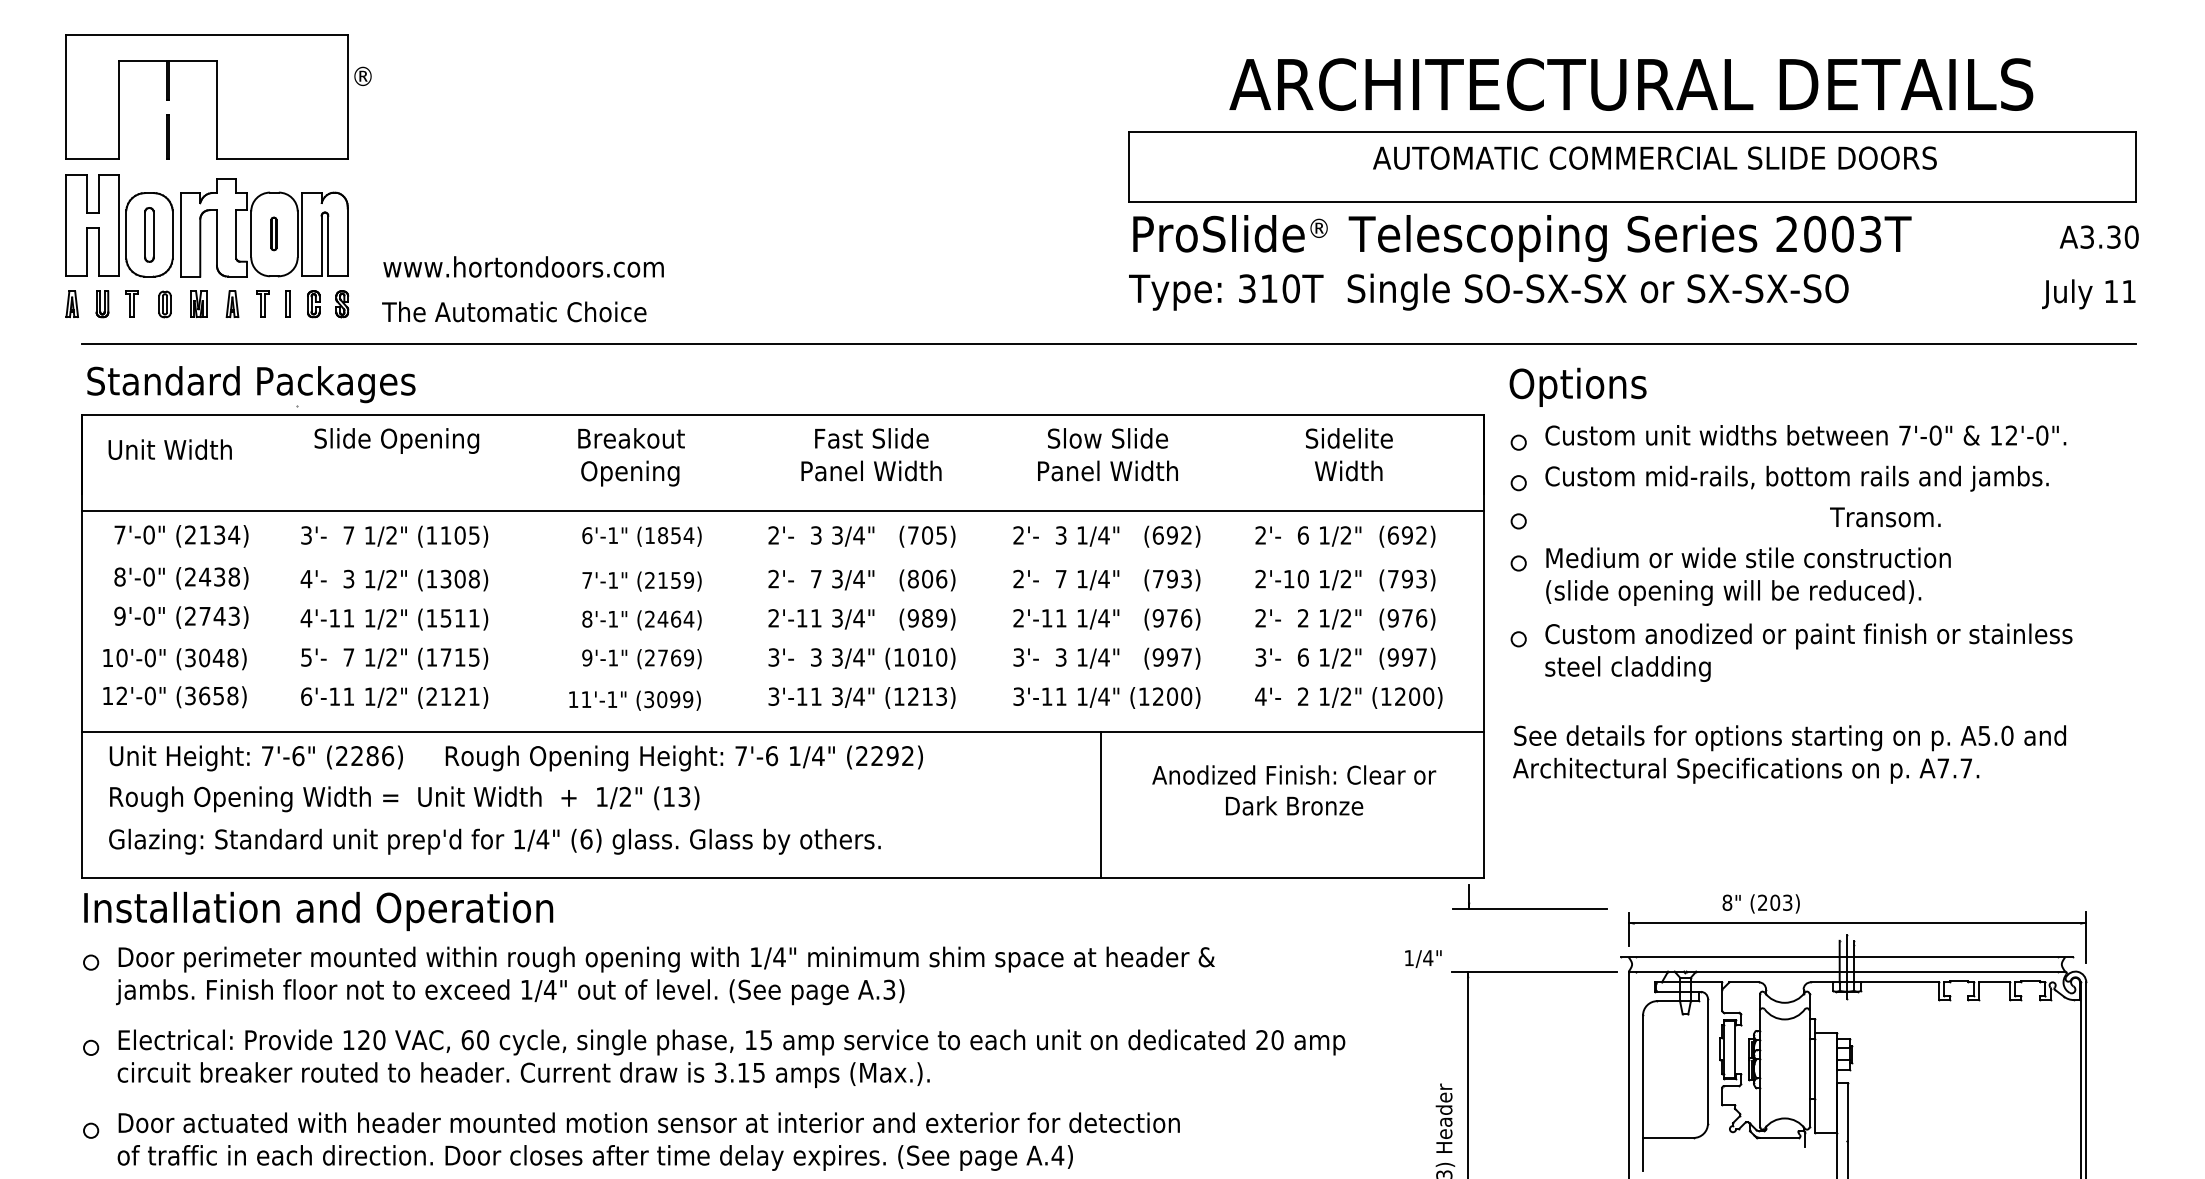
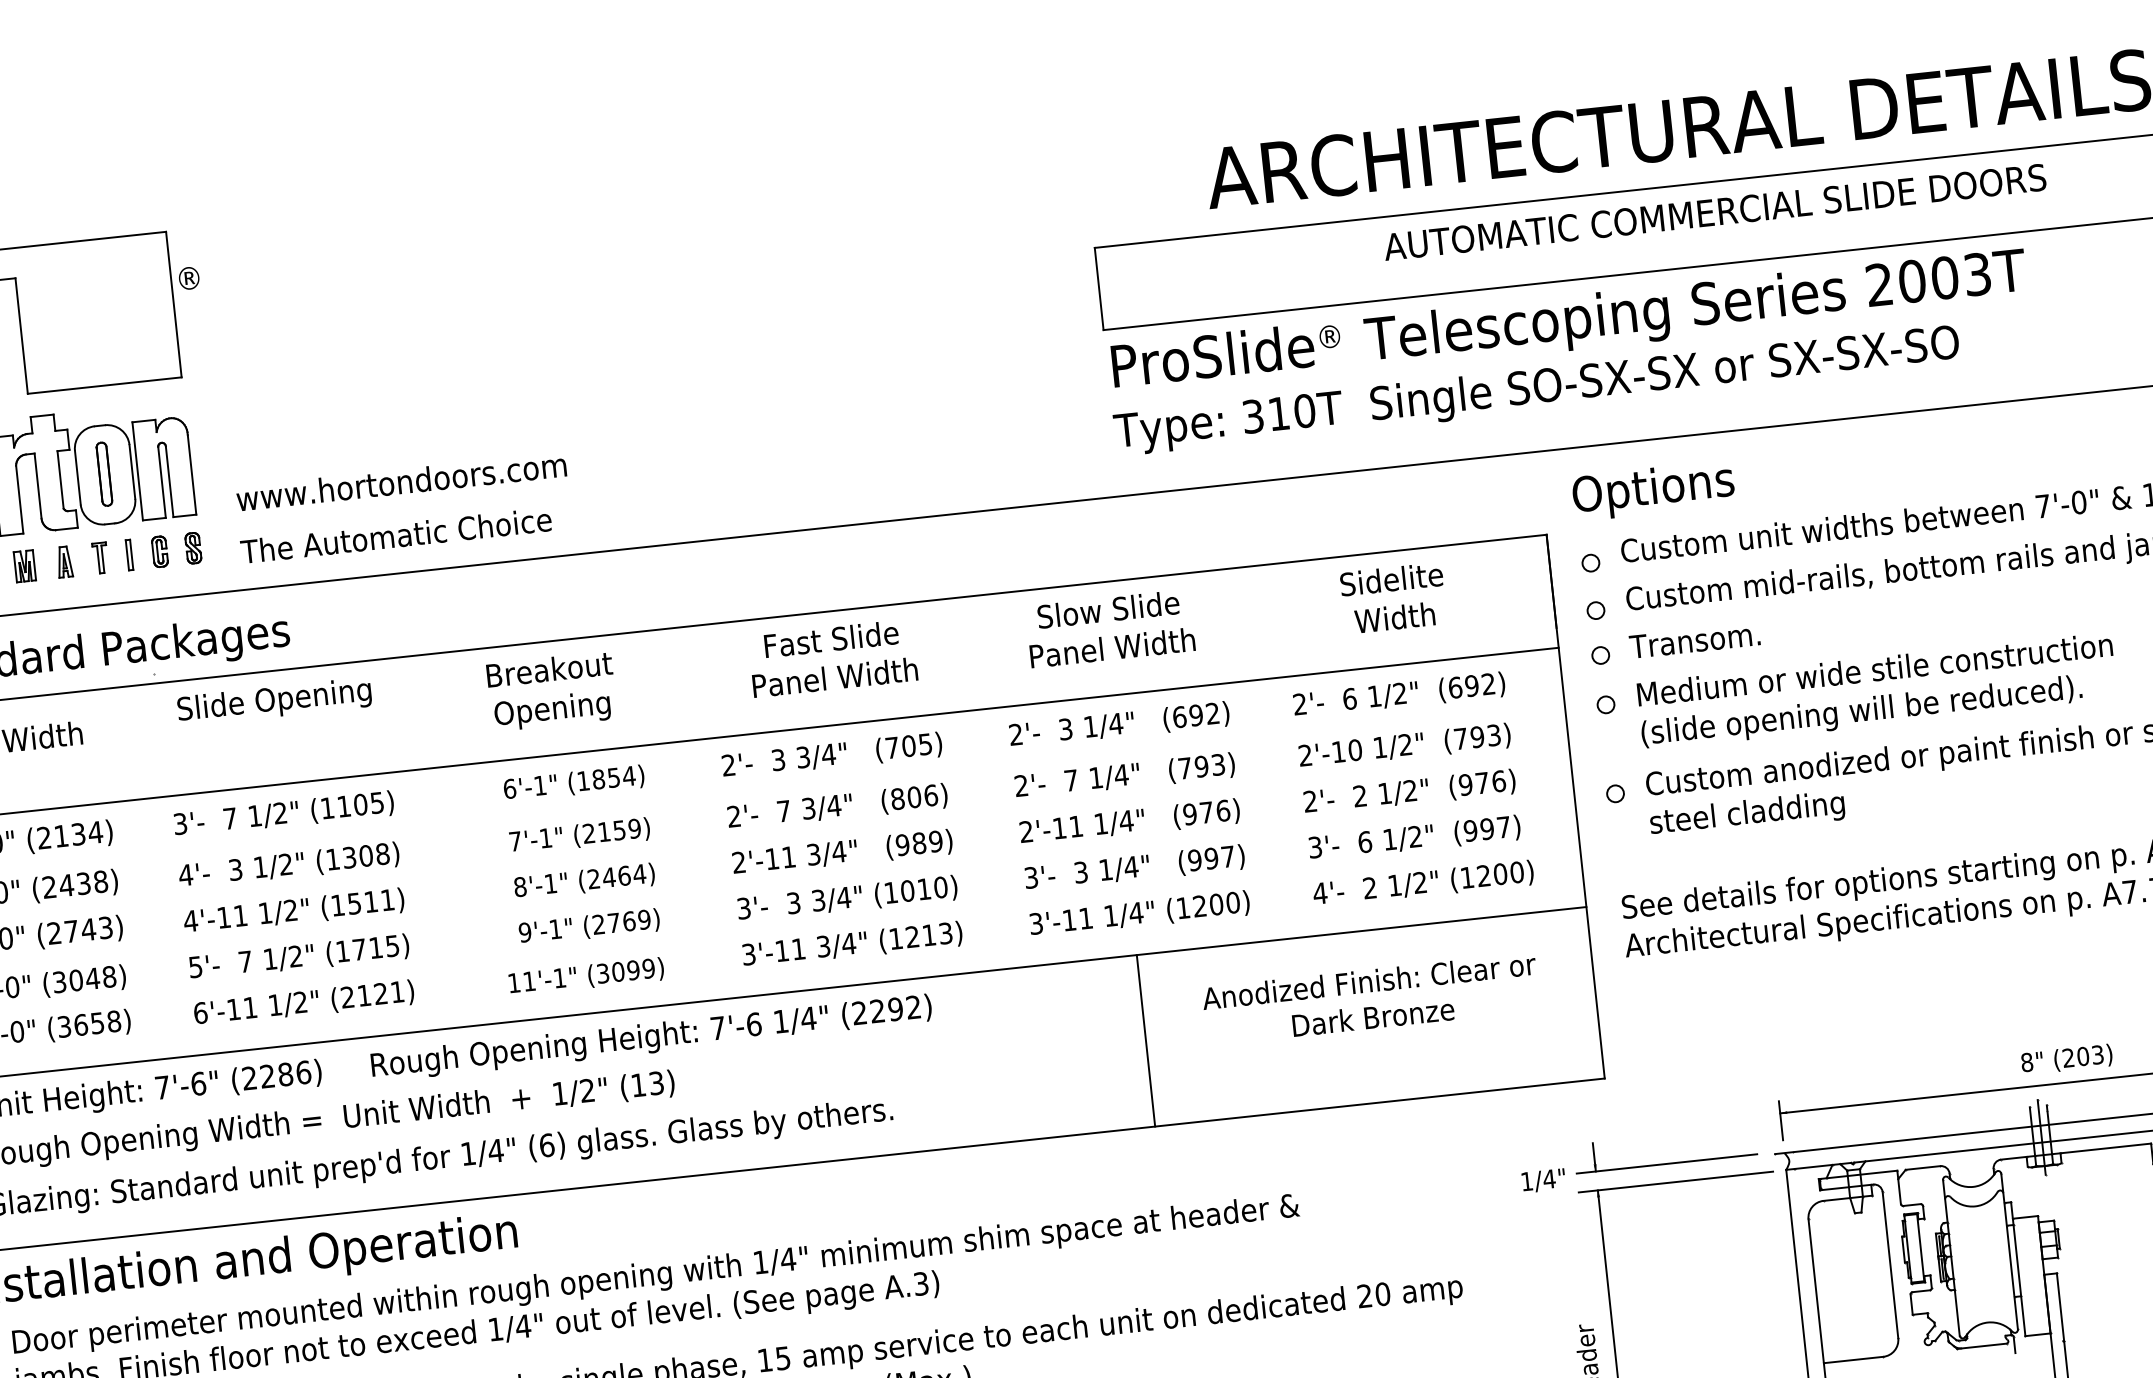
part: (273, 233) -> (103, 473), size x1.67
text: (1885, 517) -> (1695, 640), moved
text: (1760, 903) -> (2066, 1059), moved
part: (1529, 908) -> (1666, 1163), moved

